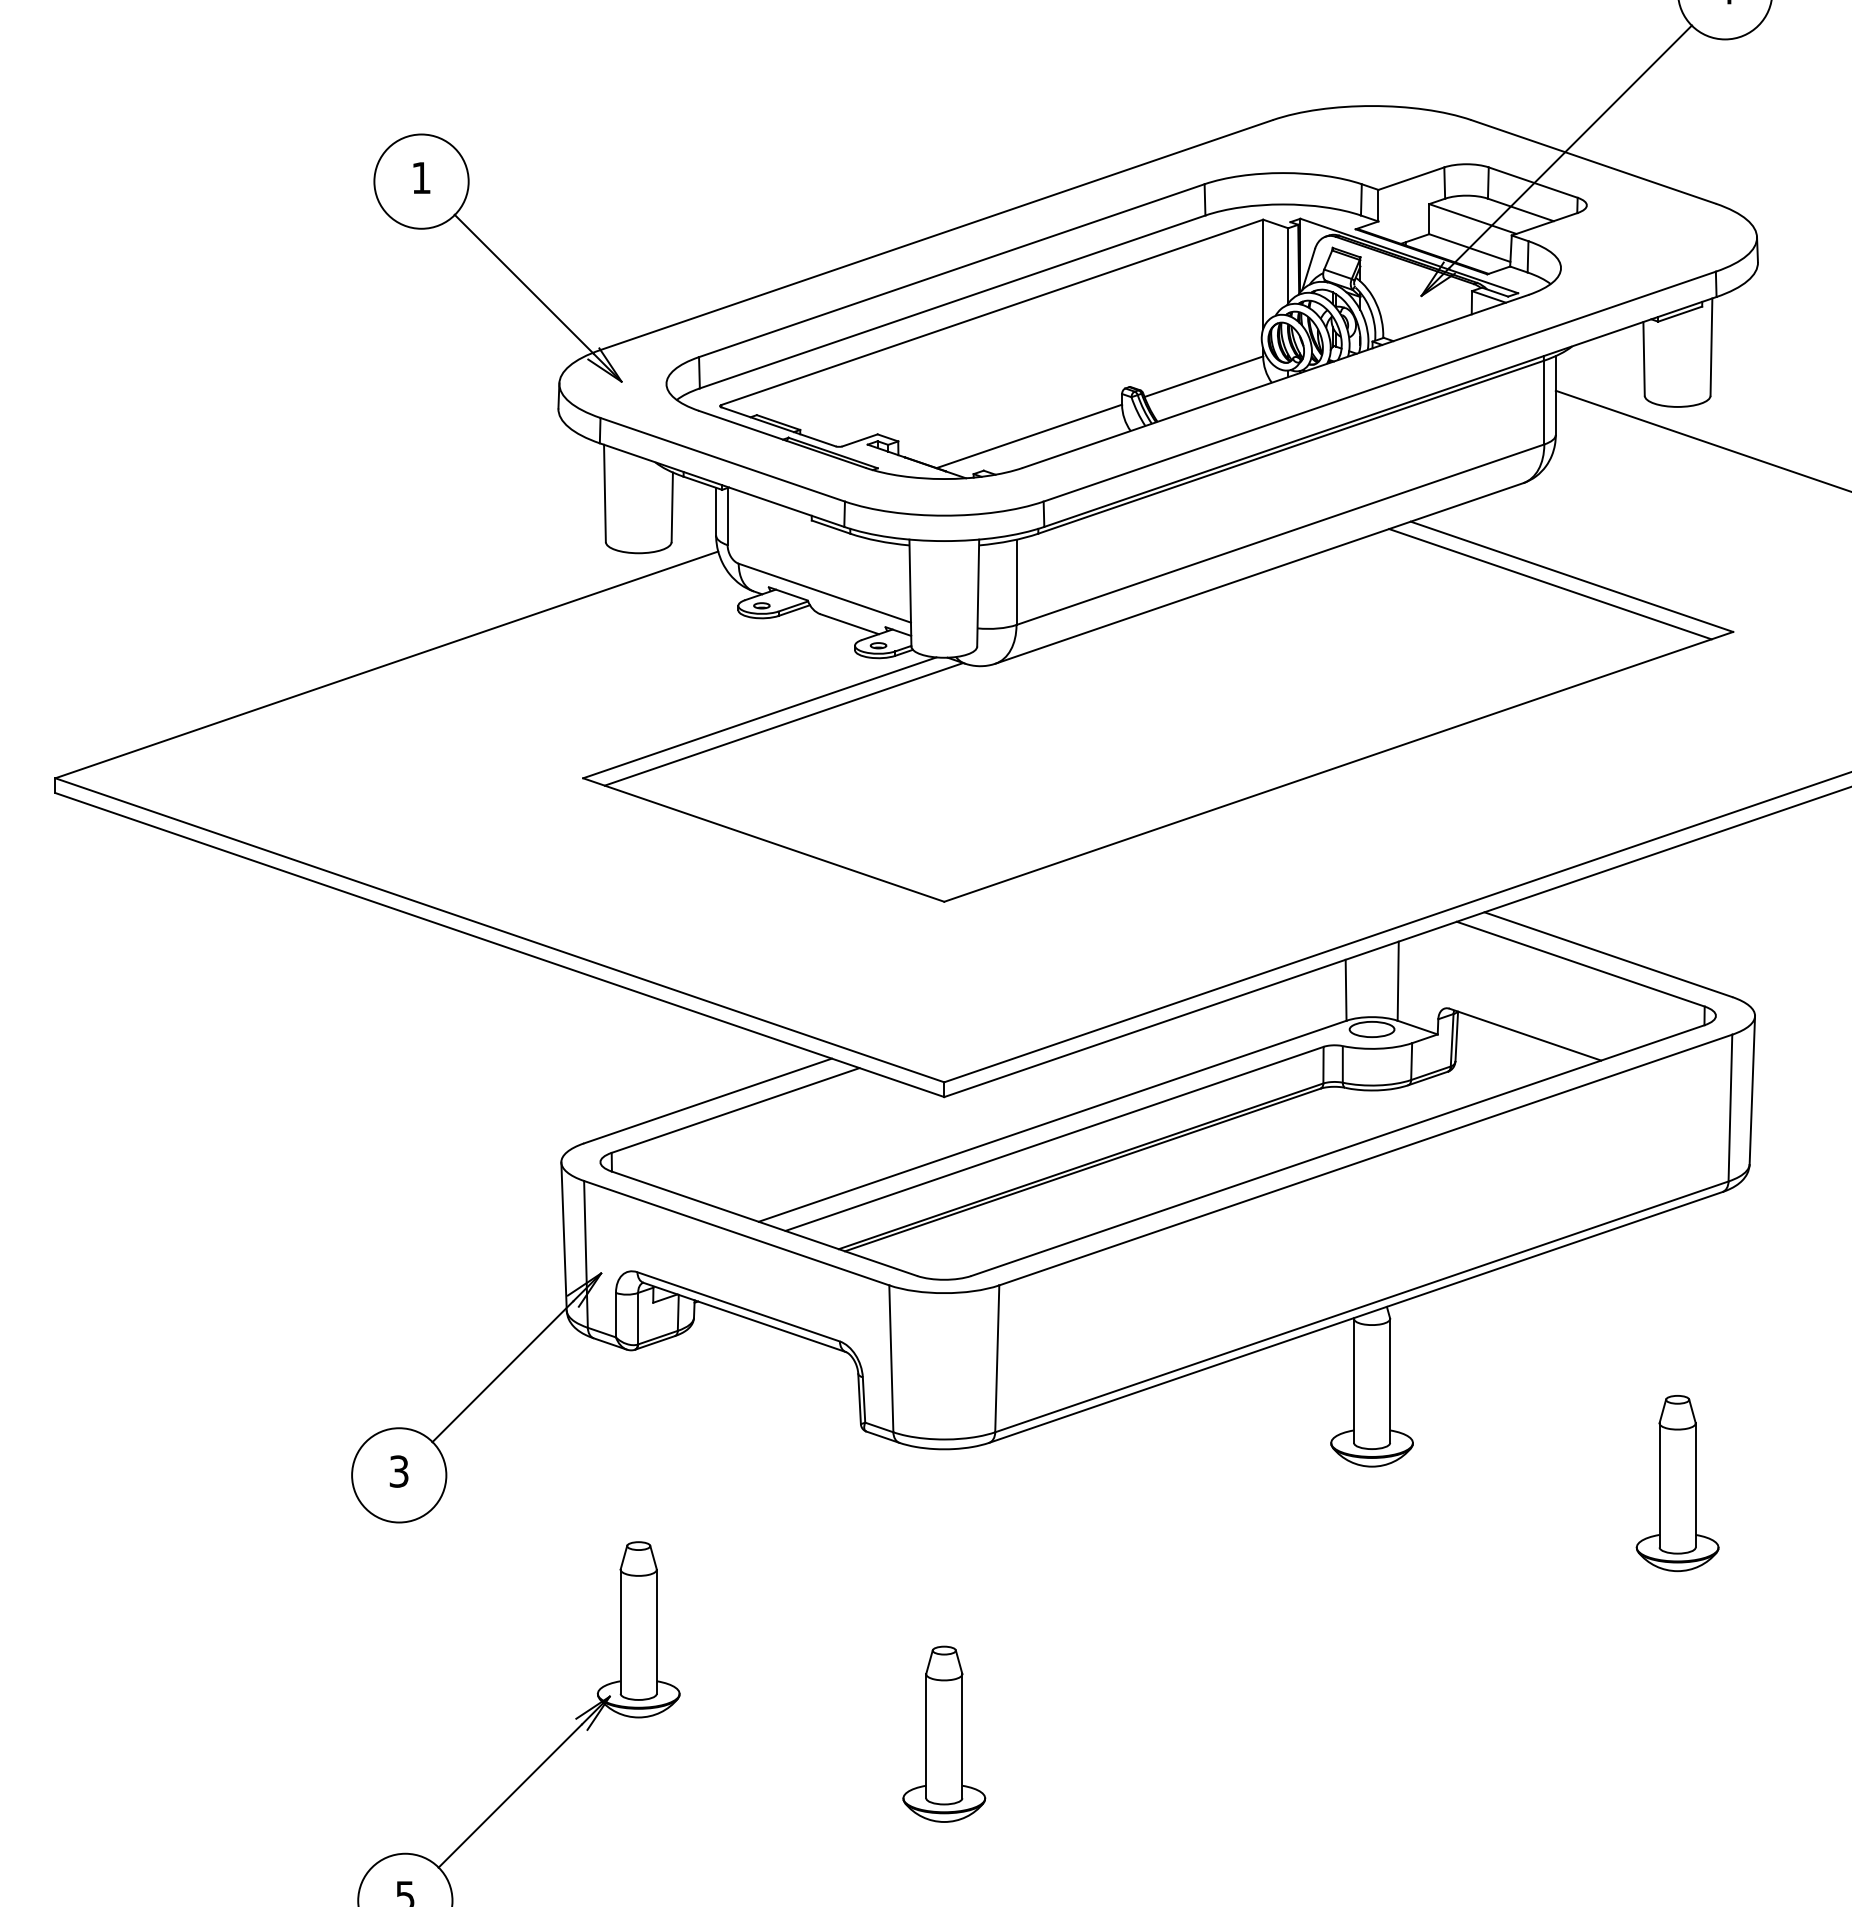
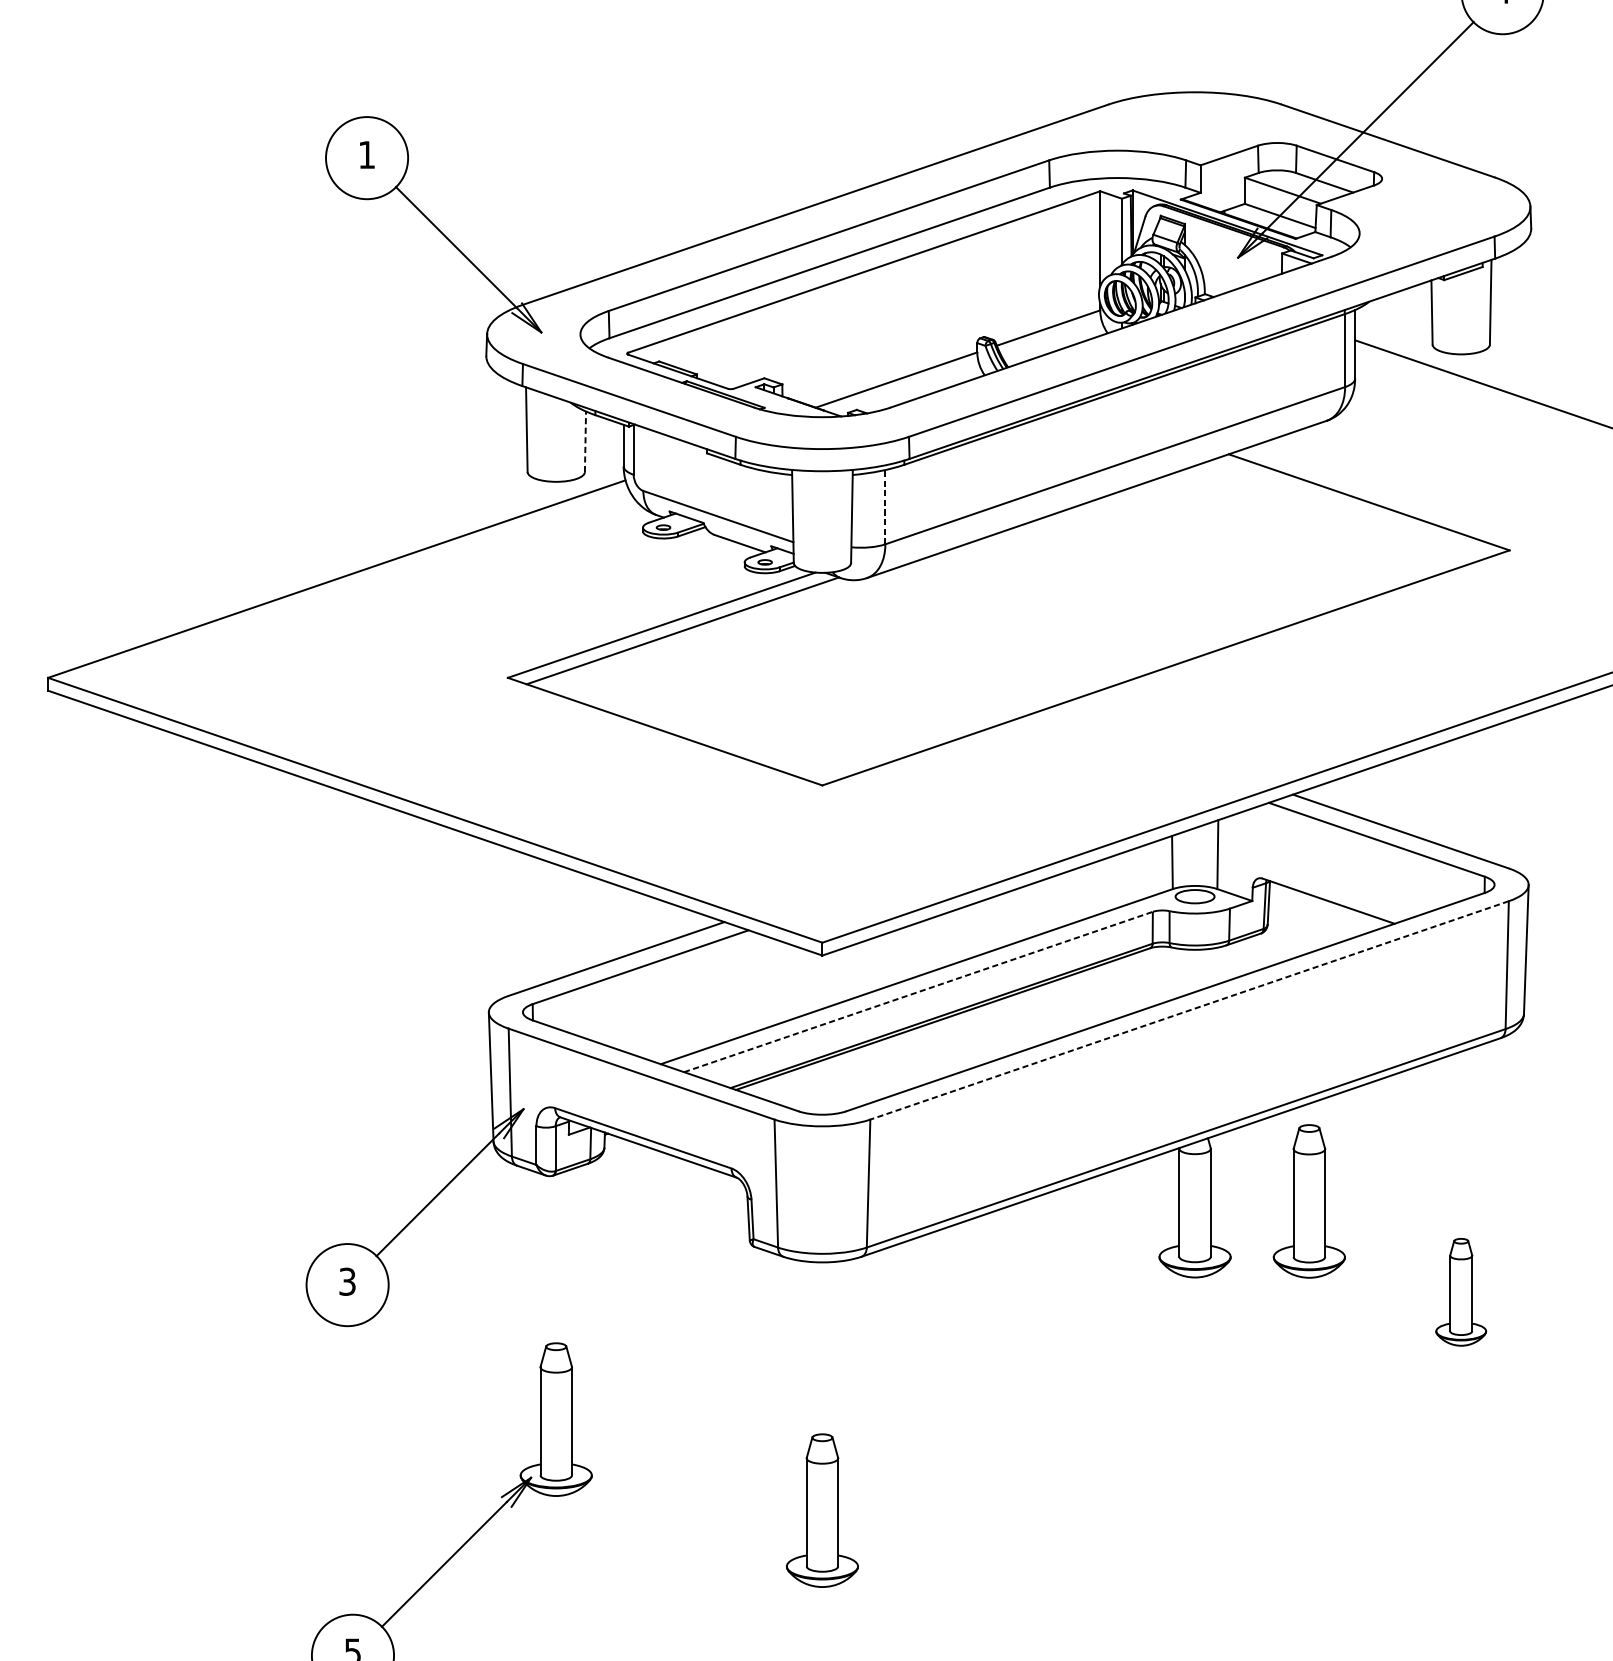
line: (672, 507) -> (585, 441), solid -> dashed
line: (1016, 582) -> (885, 507), solid -> dashed
line: (1550, 584) -> (1350, 509), removed
line: (1055, 1138) -> (919, 991), solid -> dashed
line: (1365, 1160) -> (1189, 1010), solid -> dashed
part: (1503, 1378) -> (1309, 1200), added
part: (1677, 1483) -> (1461, 1292), size x0.7

